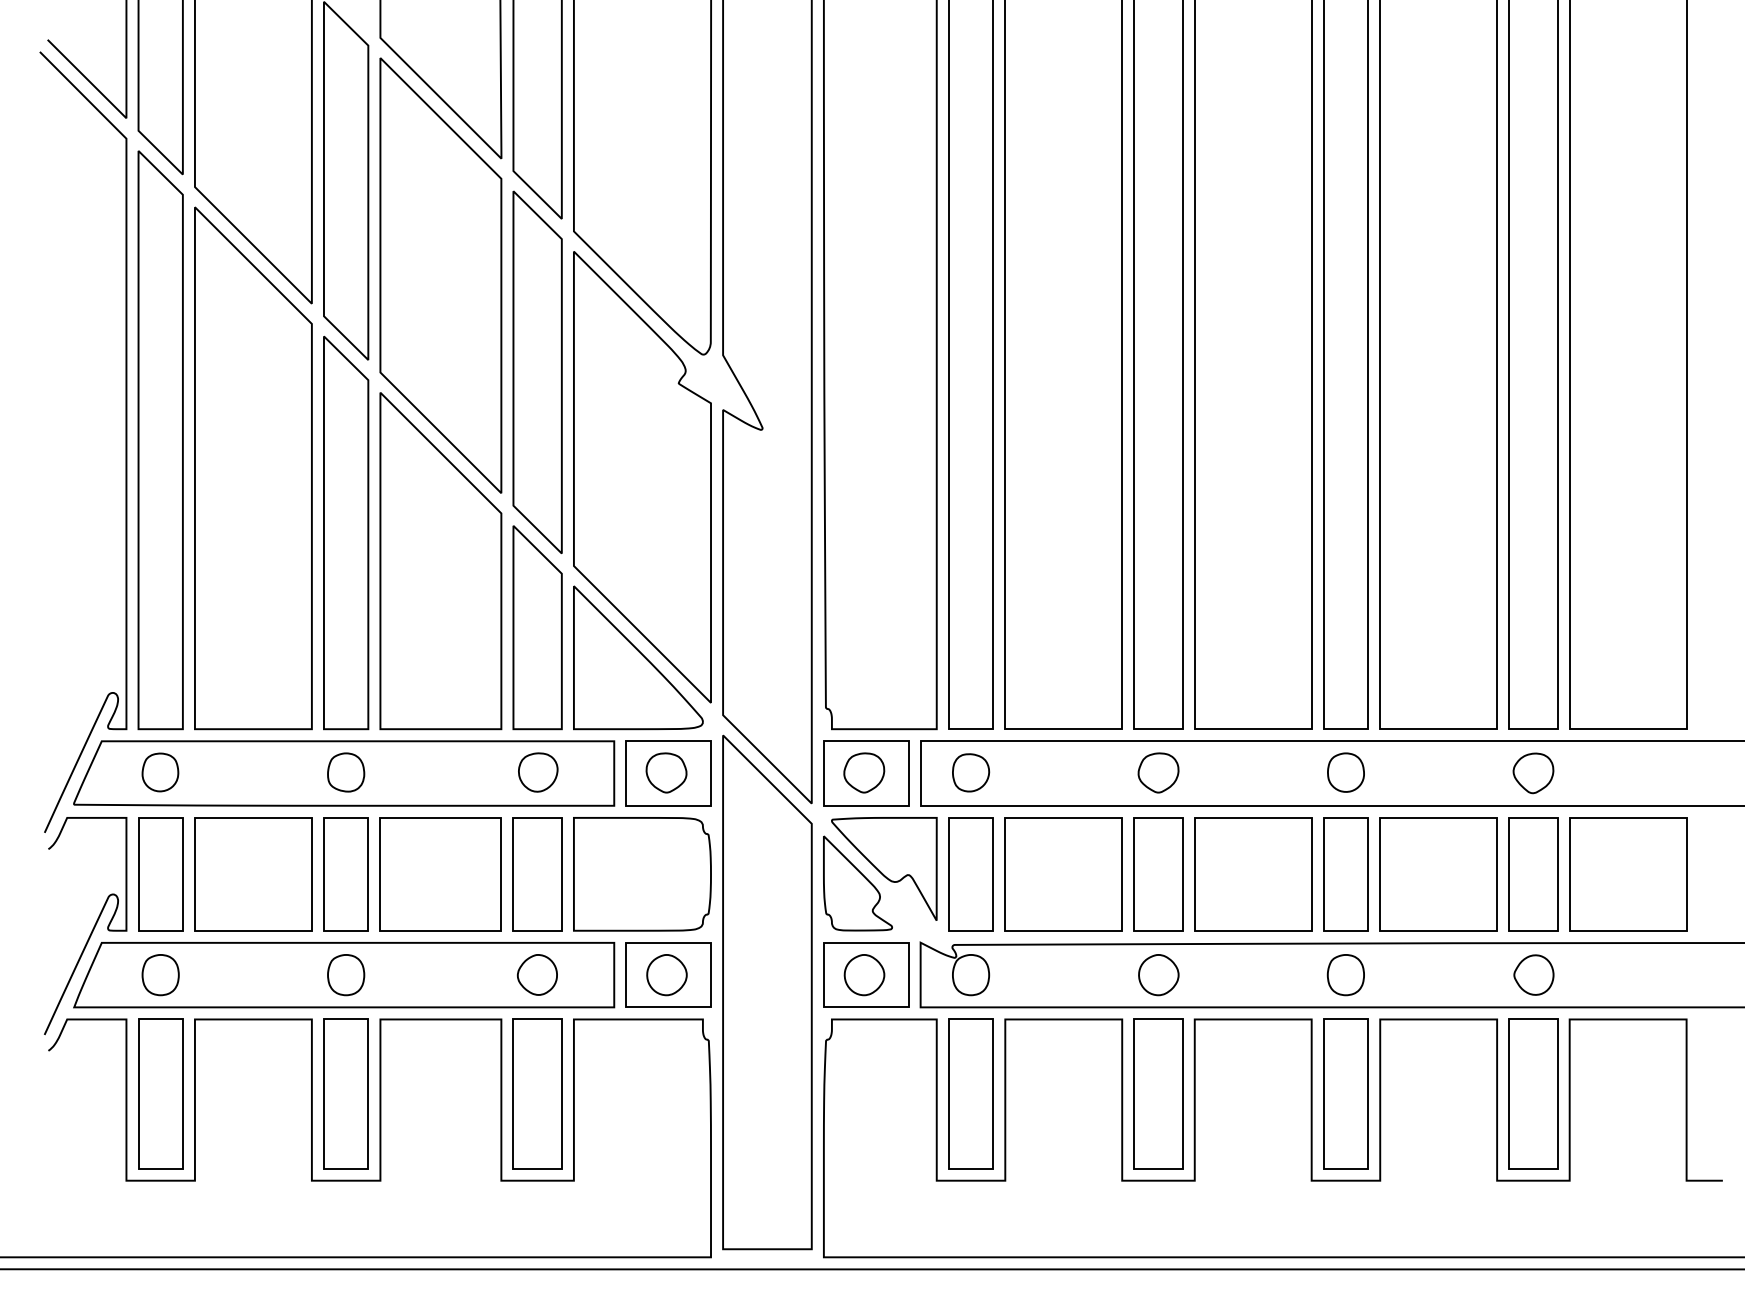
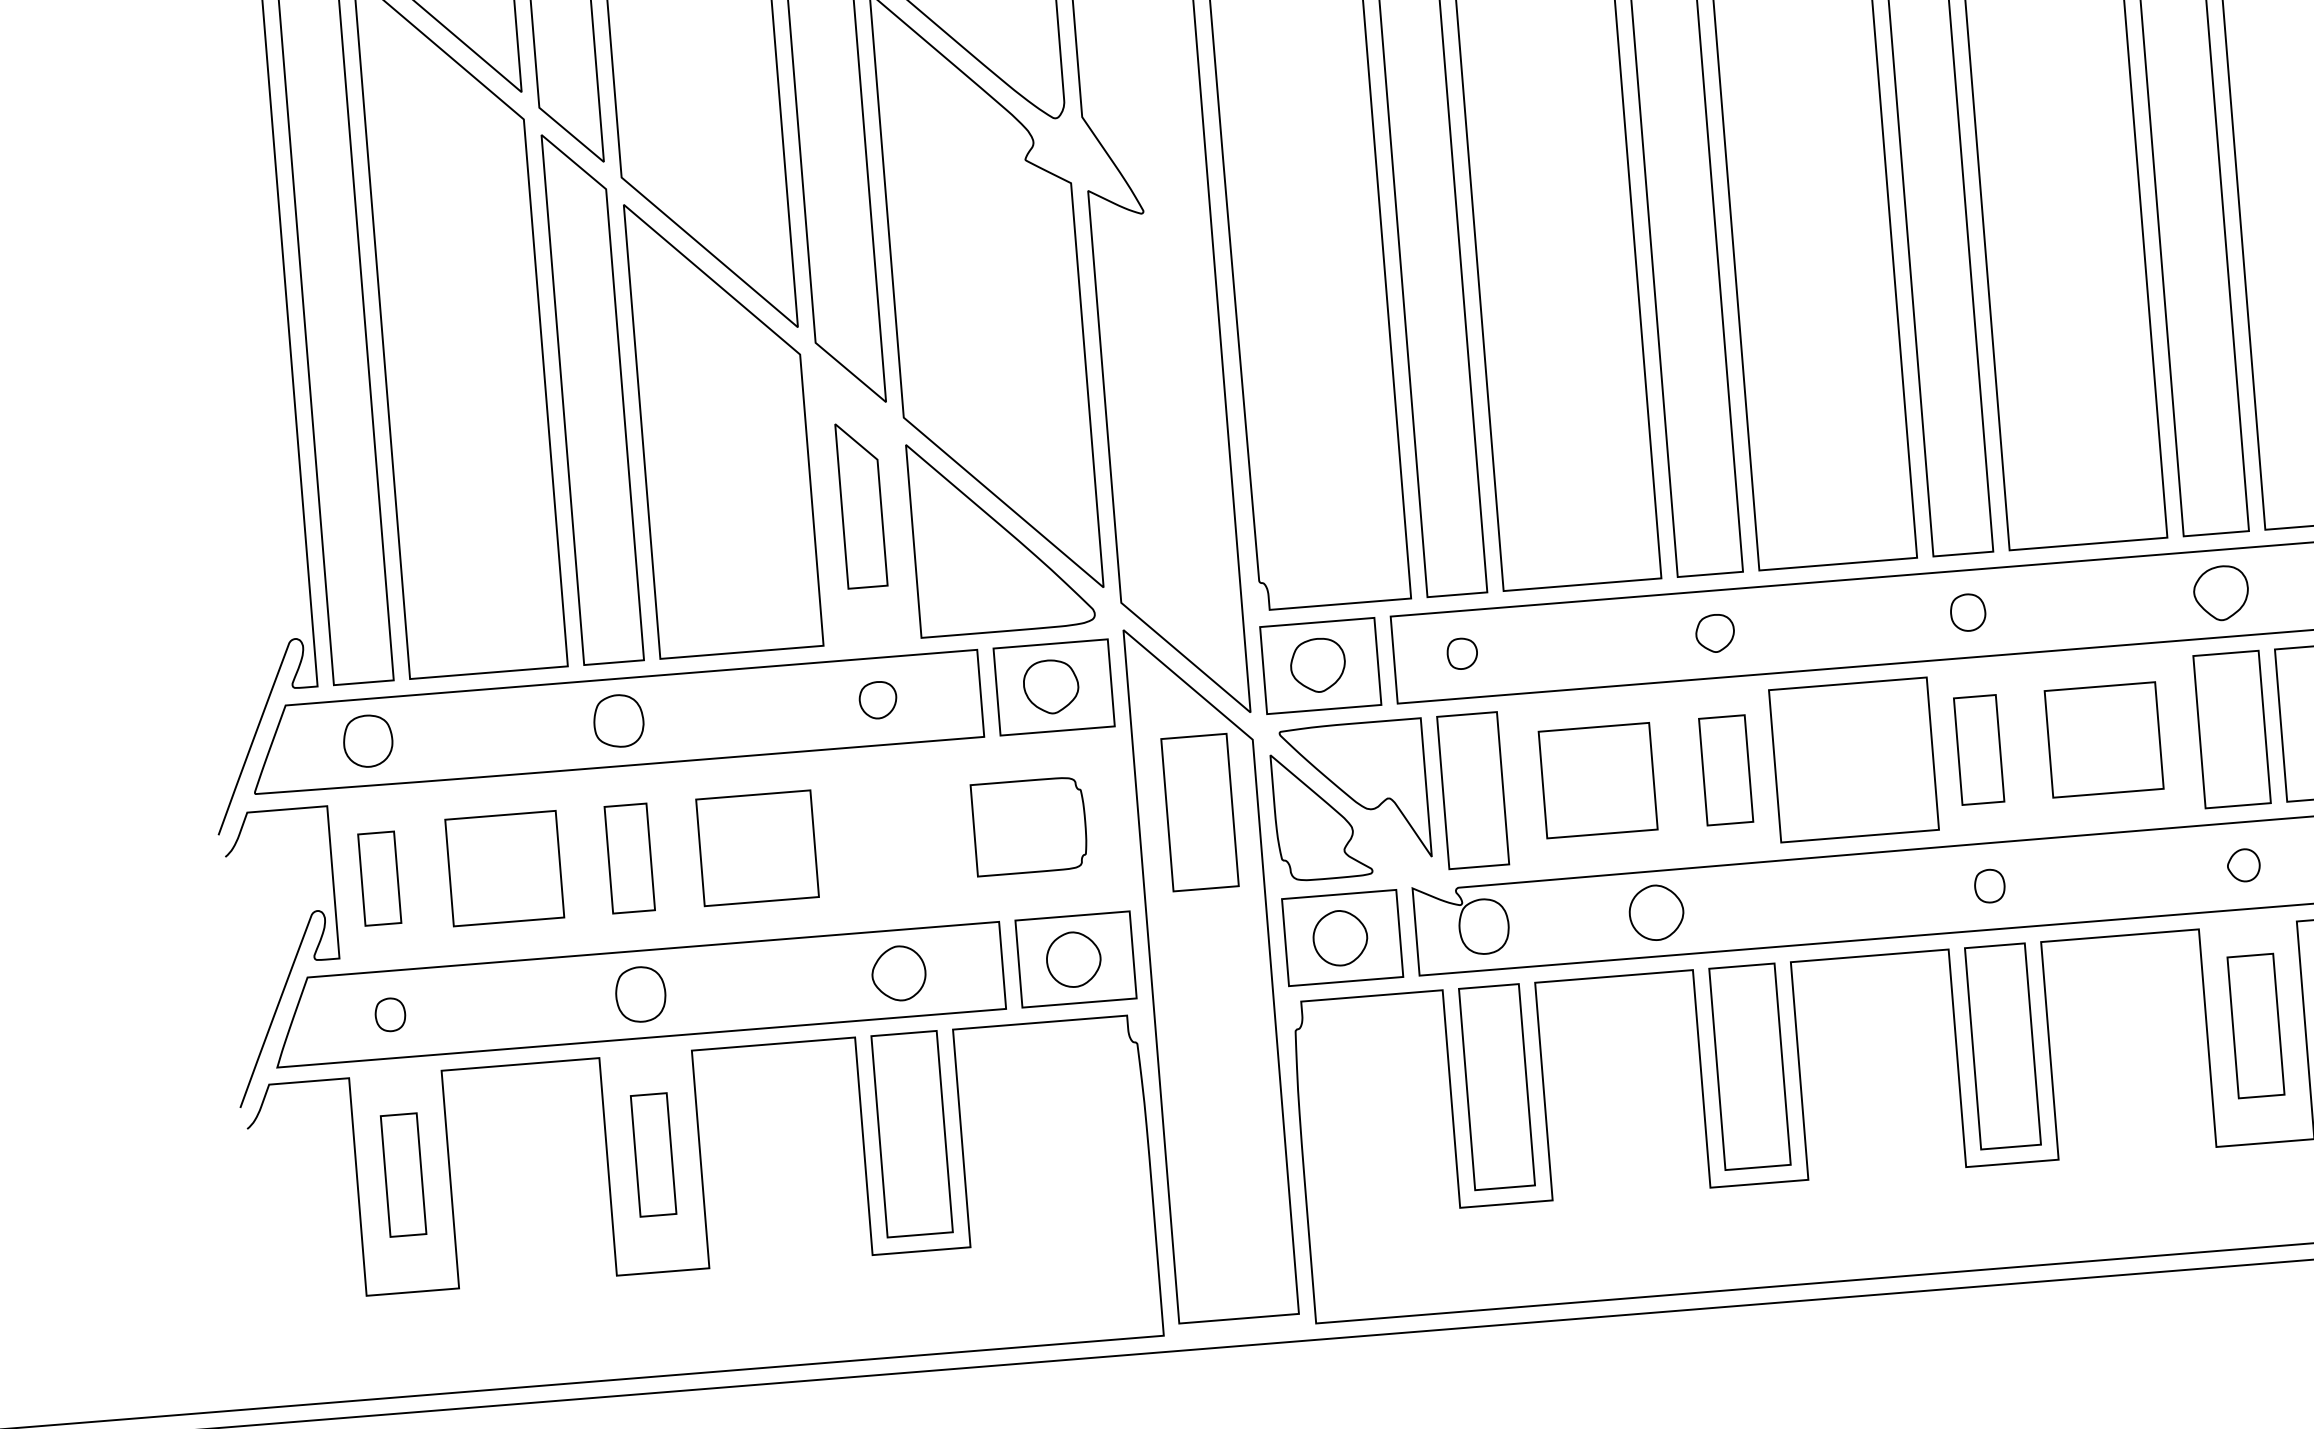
part: (537, 627) -> (861, 504), size x0.6
part: (538, 772) -> (878, 700), size x0.7
part: (971, 772) -> (1462, 653), size x0.6
part: (1158, 772) -> (1715, 632), size x0.7
part: (1345, 772) -> (1967, 612), size x0.7
part: (160, 874) -> (379, 878), size x0.6
part: (253, 874) -> (504, 868), size x0.7
part: (345, 874) -> (629, 858), size x0.7
part: (440, 874) -> (757, 848), size x0.7
part: (537, 874) -> (1199, 812), moved
part: (642, 874) -> (1029, 826), size x0.6
part: (1063, 874) -> (1597, 780), size x0.7
part: (1158, 874) -> (1726, 770), size x0.7
part: (1345, 874) -> (1978, 750), size x0.7
part: (1438, 874) -> (2104, 740), size x0.7
part: (1533, 974) -> (2243, 864), size x0.6
part: (160, 975) -> (390, 1015), size x0.6
part: (1158, 975) -> (1656, 913), moved
part: (1345, 975) -> (1989, 886), size x0.6
part: (160, 1093) -> (403, 1174), size x0.6
part: (345, 1093) -> (652, 1154), size x0.6
part: (1533, 1093) -> (2256, 1025), size x0.7

